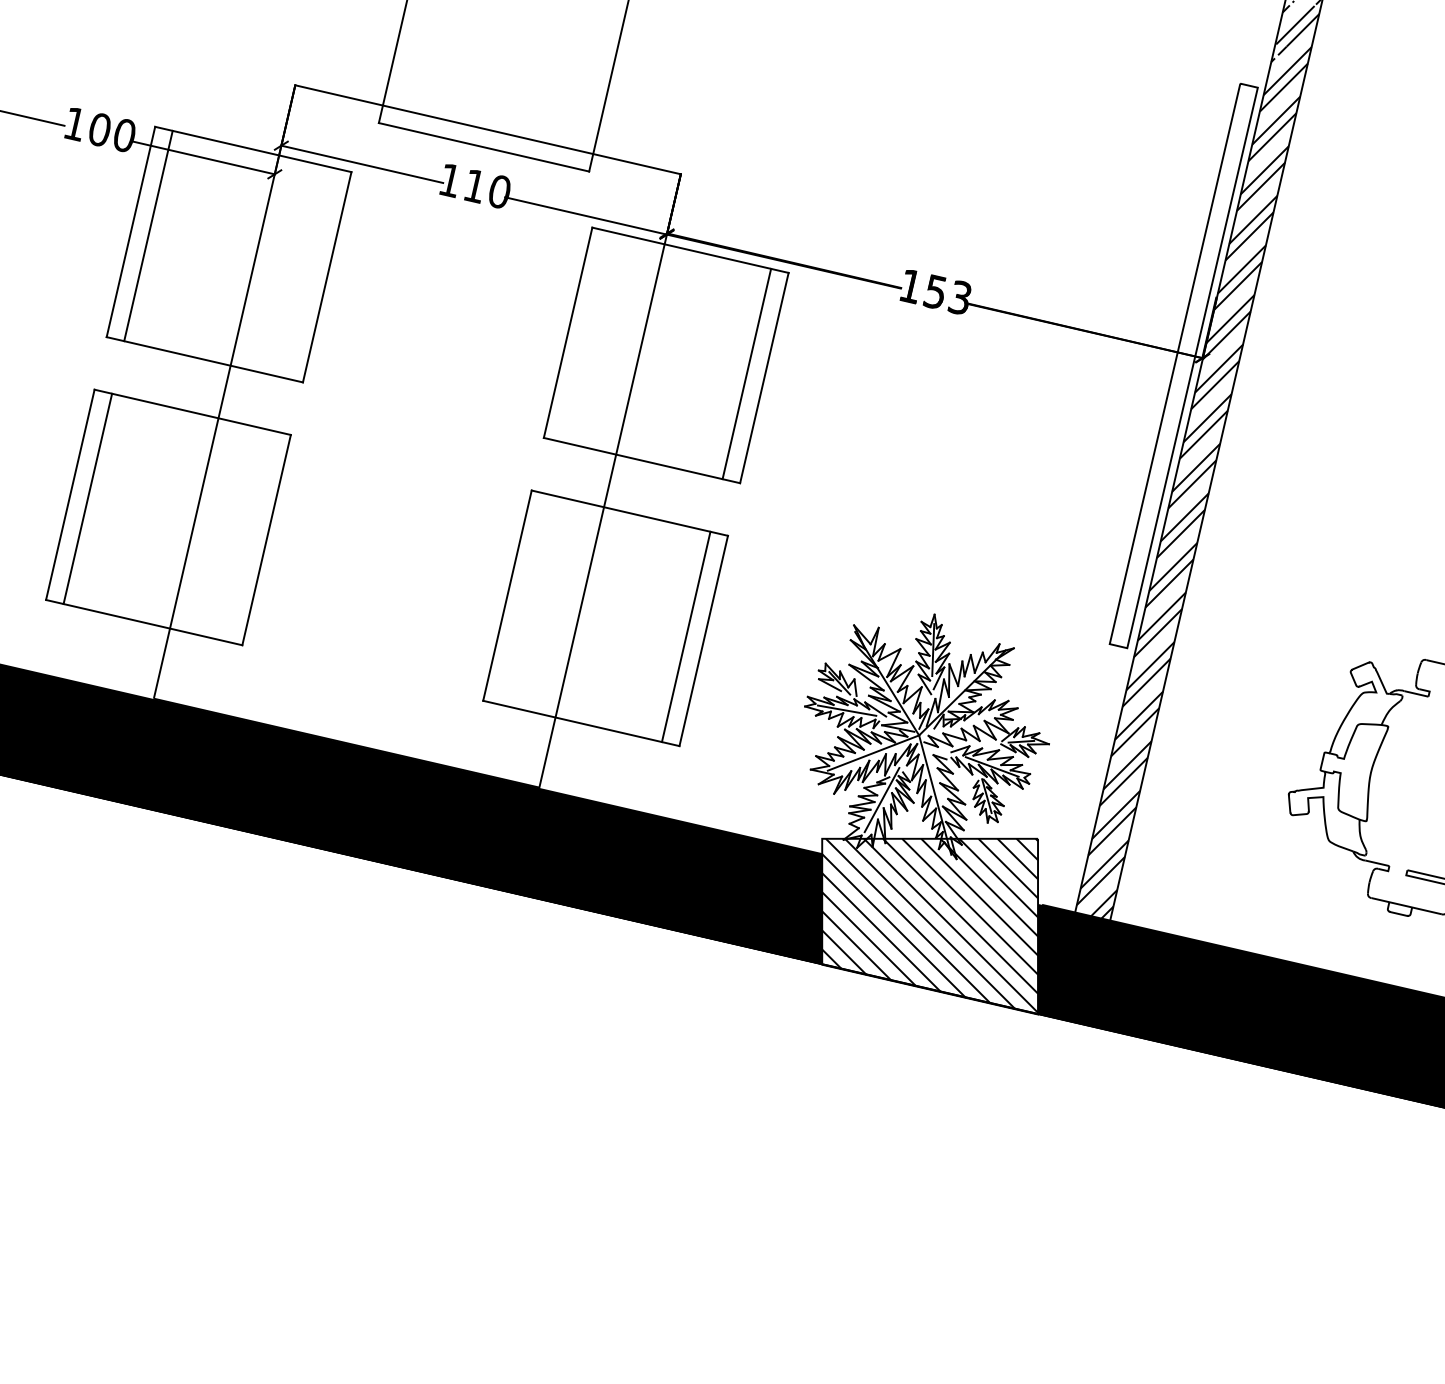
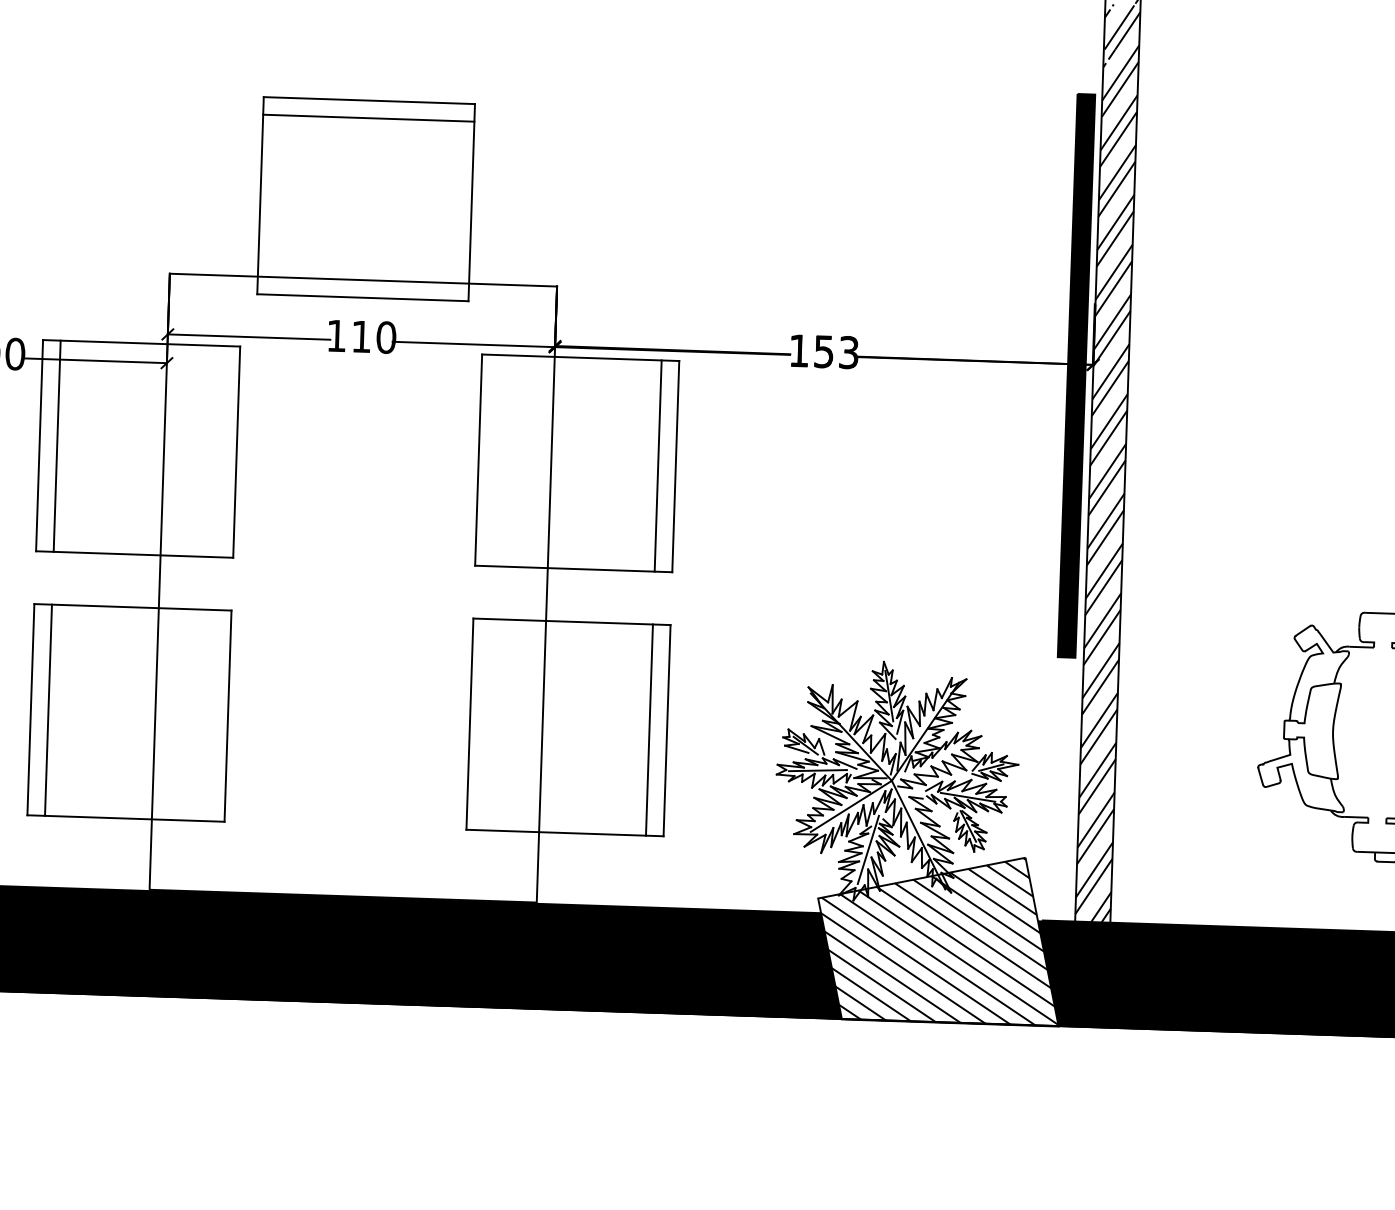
fill: (1183, 365) -> (1076, 375), added

